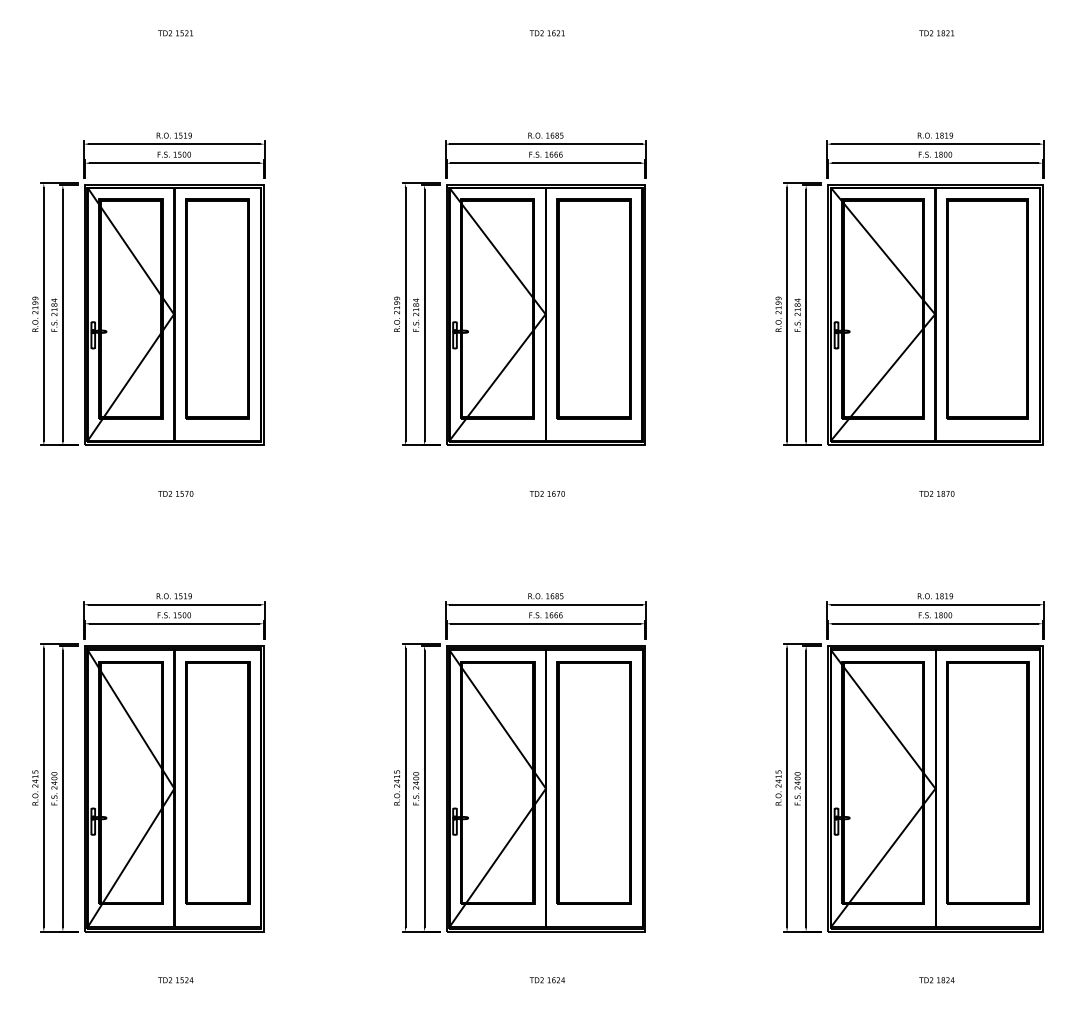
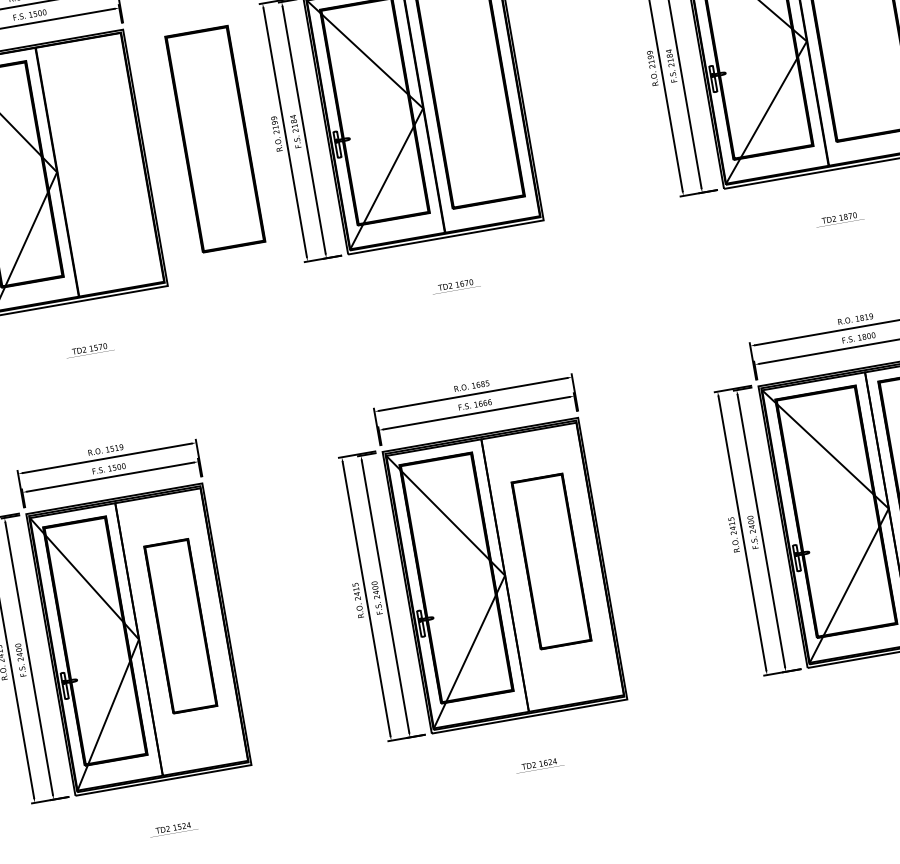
part: (217, 308) -> (215, 138), moved
part: (217, 782) -> (180, 625), size x0.7
part: (593, 782) -> (550, 561), size x0.7

